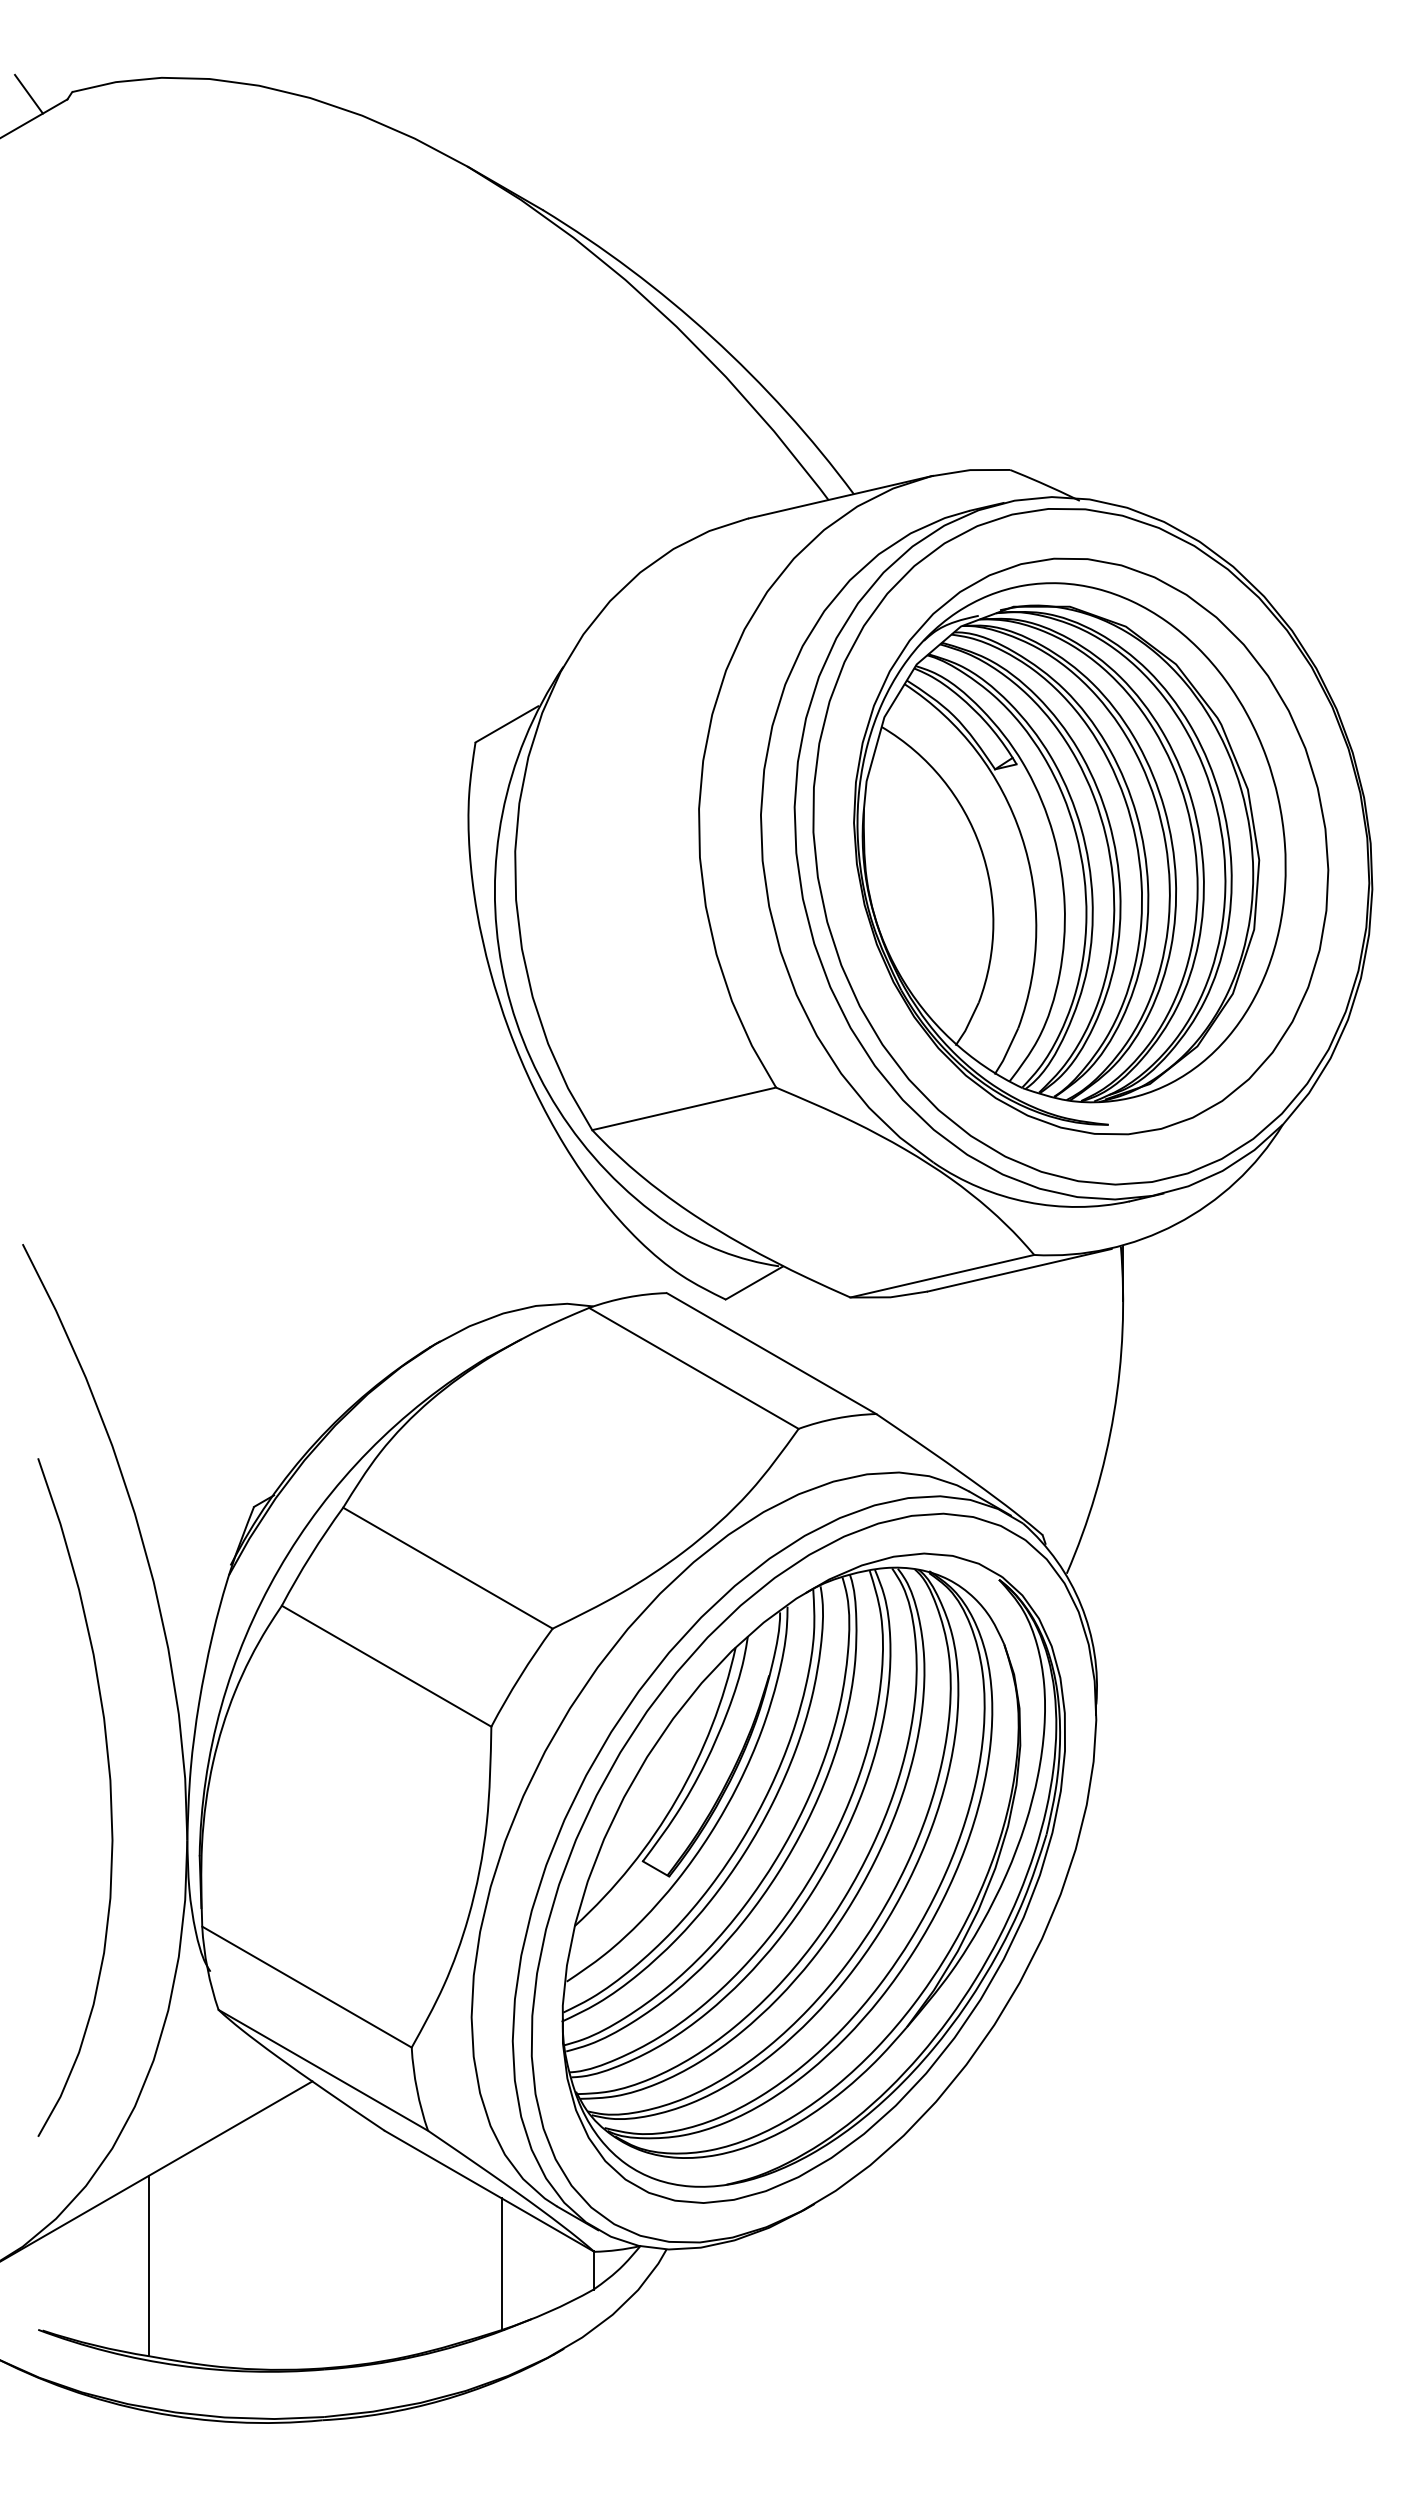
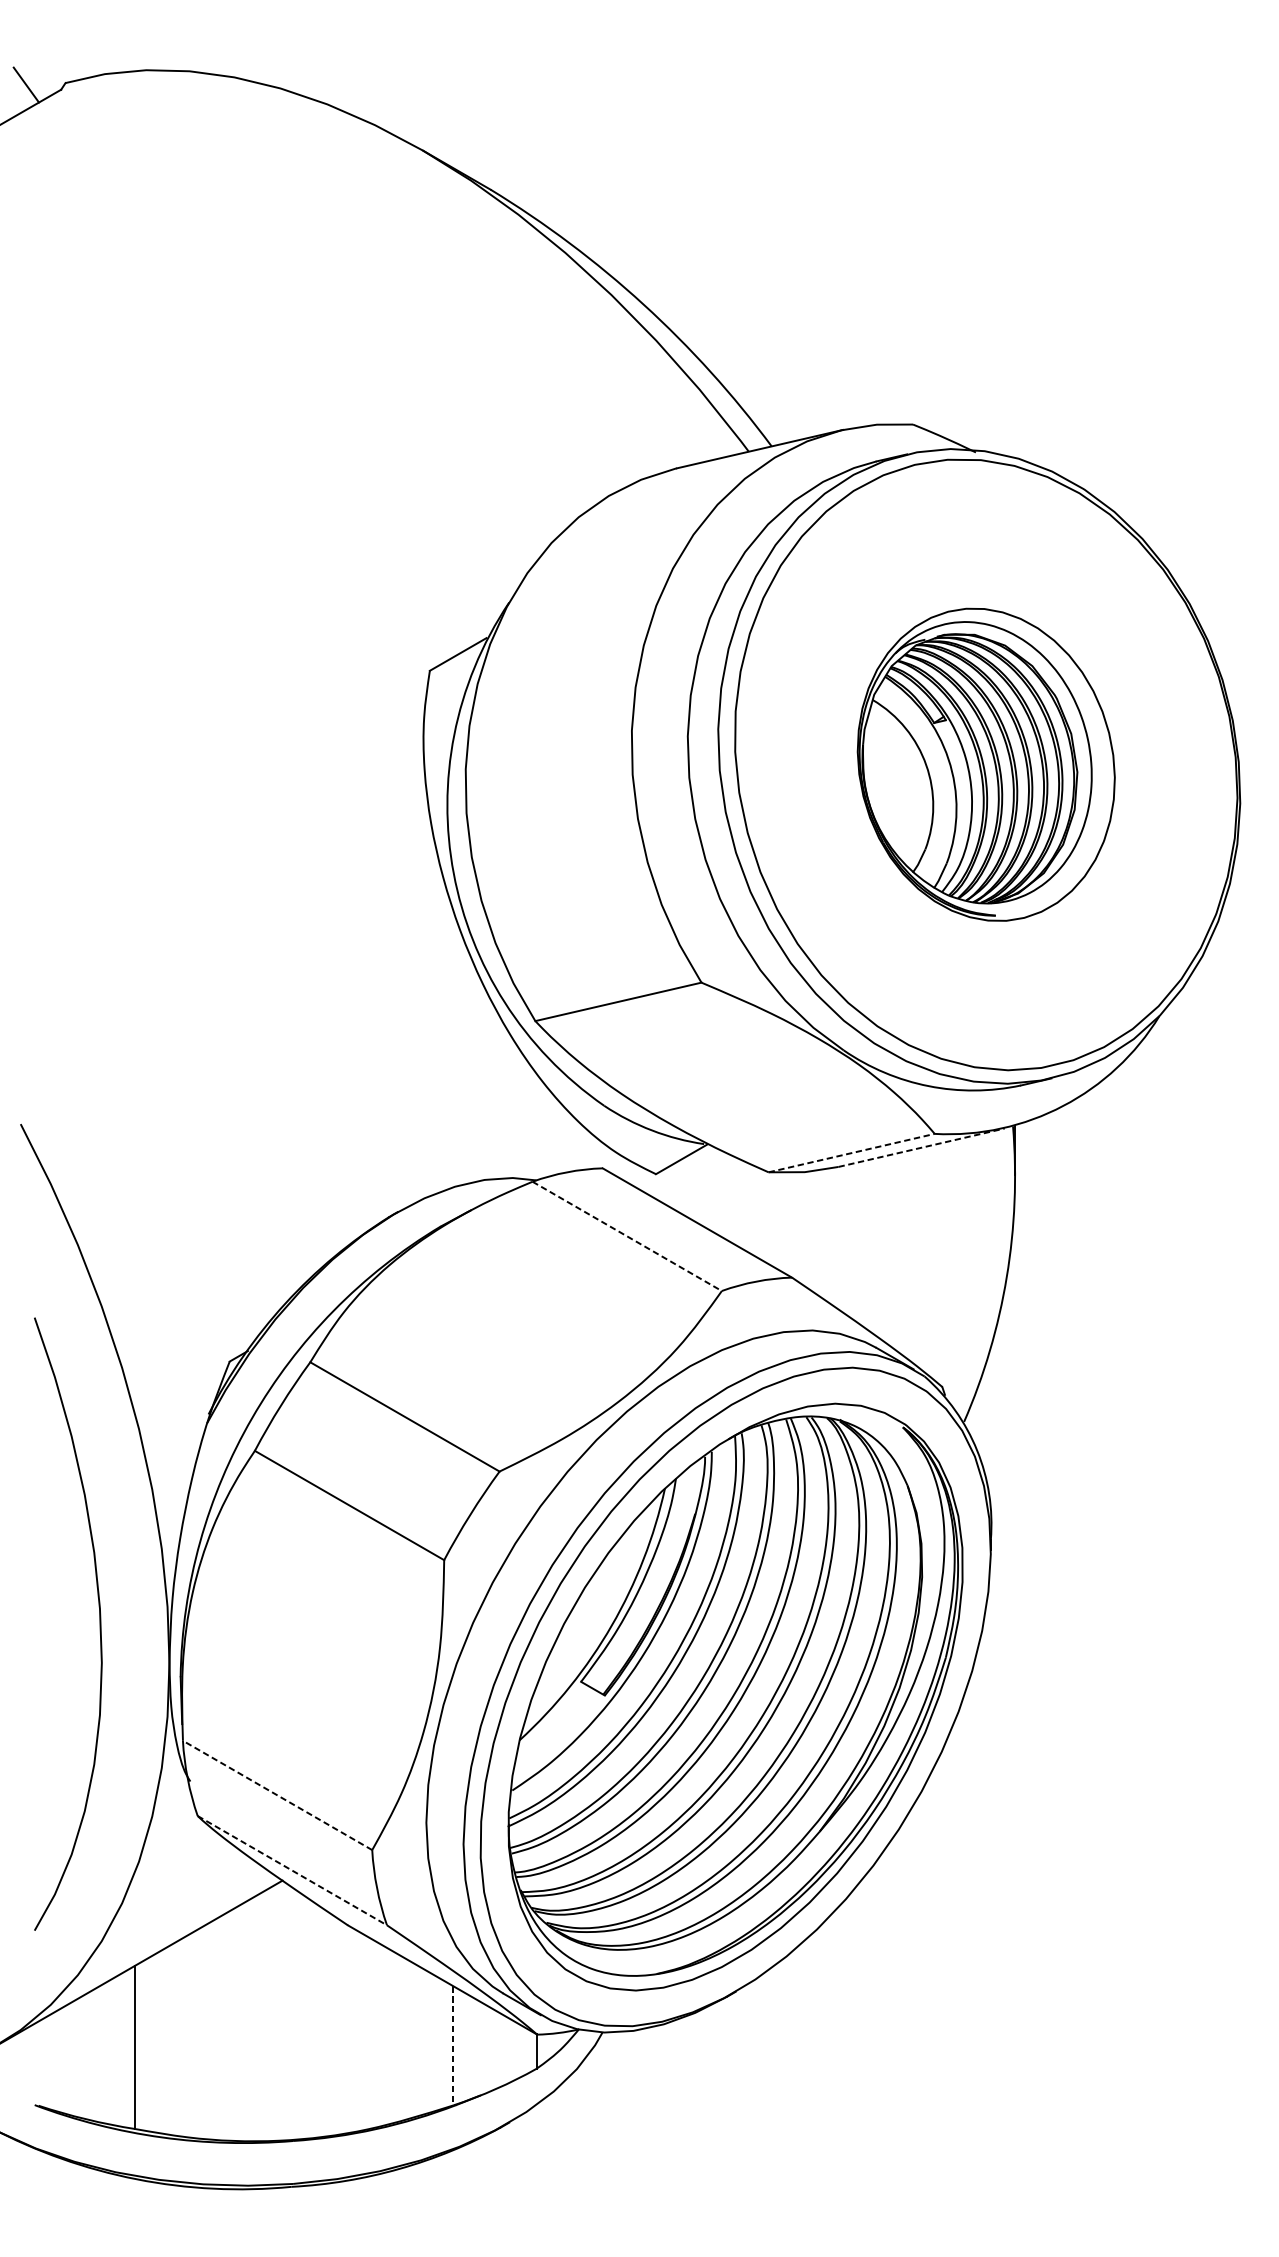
part: (1091, 846) -> (986, 764), size x0.6
line: (1020, 1270) -> (922, 1147), solid -> dashed
line: (942, 1276) -> (851, 1153), solid -> dashed
line: (693, 1368) -> (626, 1236), solid -> dashed
line: (306, 1987) -> (277, 1795), solid -> dashed
line: (323, 2070) -> (292, 1870), solid -> dashed
line: (501, 2264) -> (453, 2046), solid -> dashed

